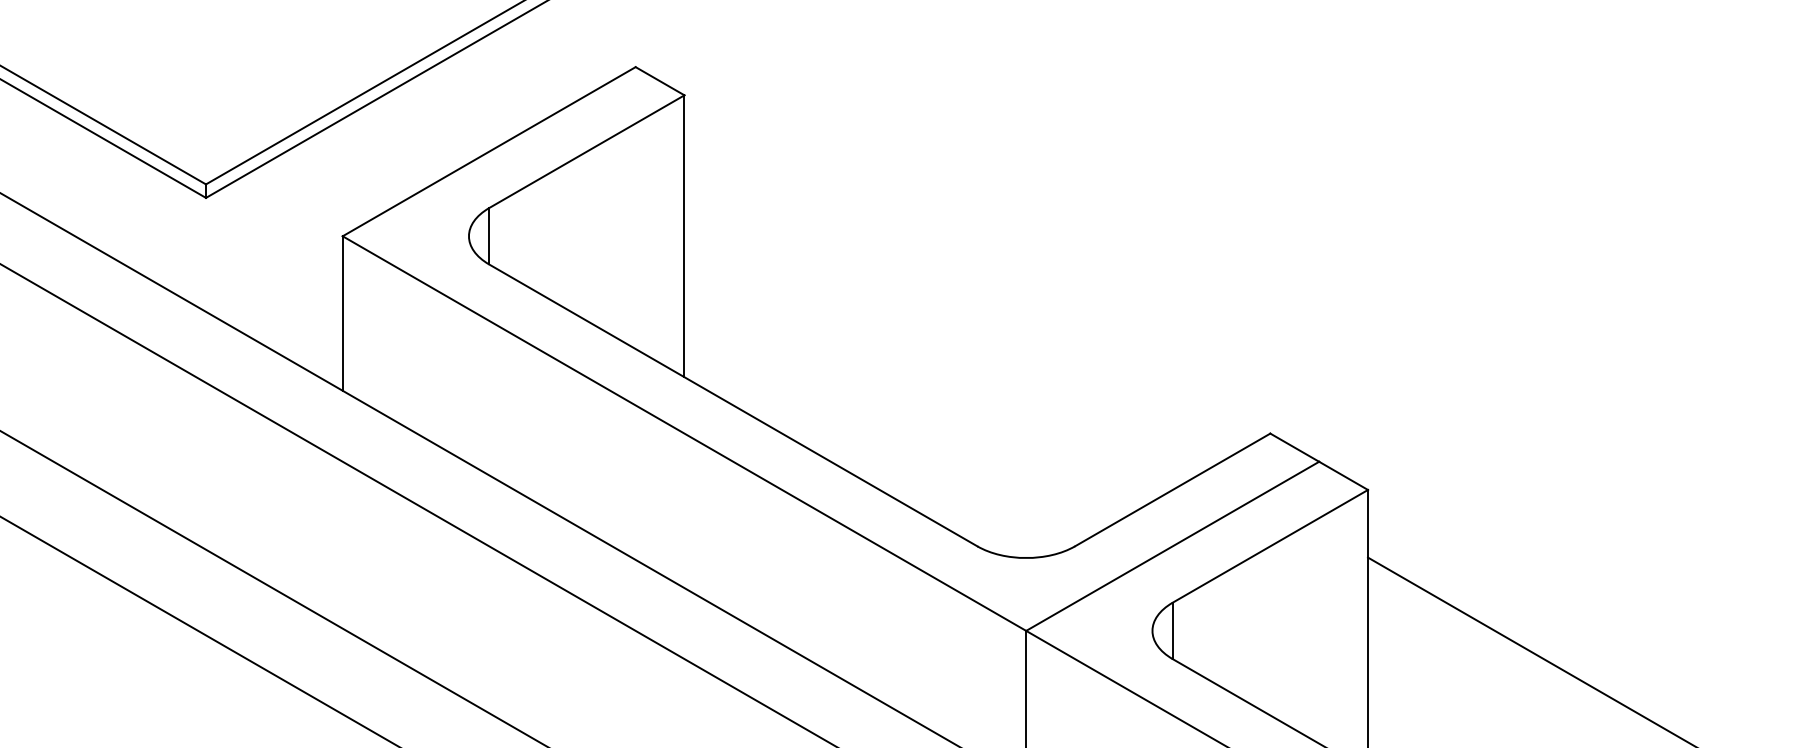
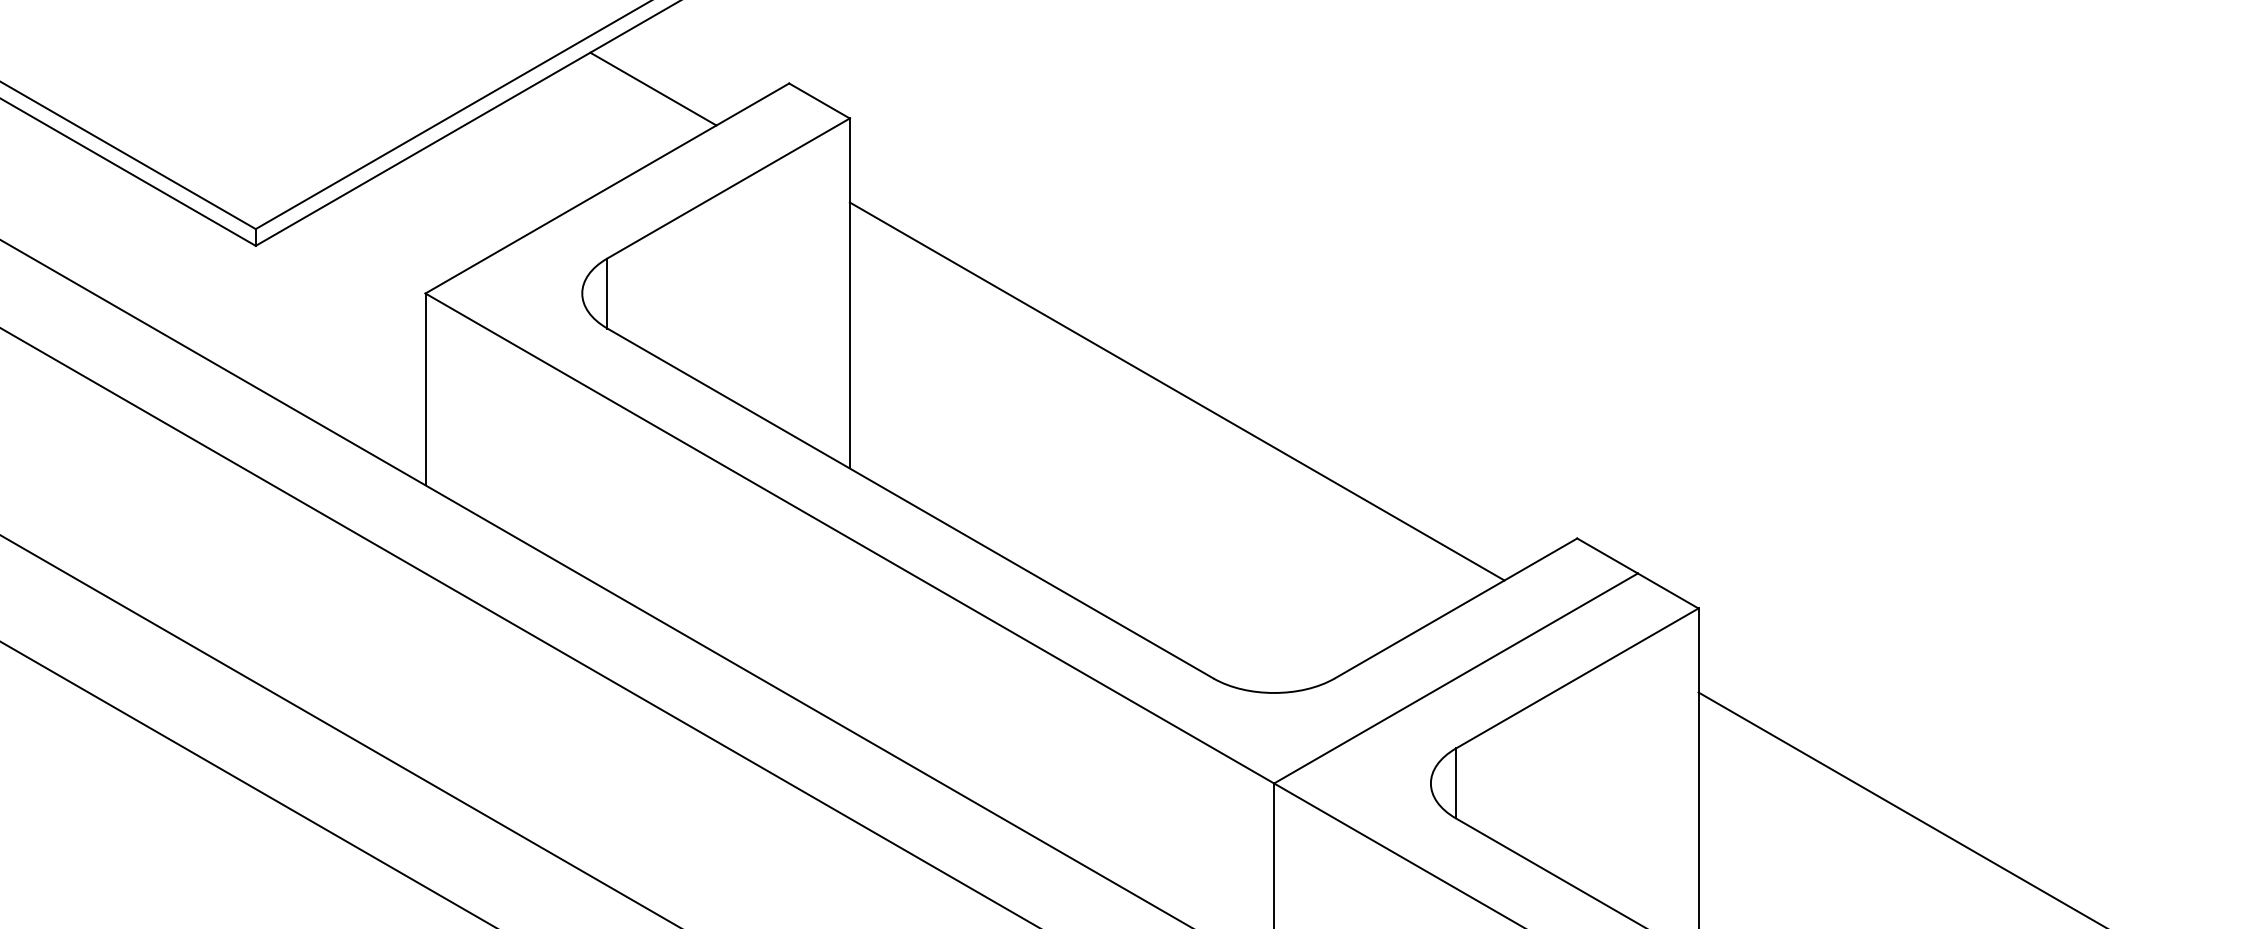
line: (526, 71) -> (653, 88), added
line: (947, 315) -> (1176, 391), added

